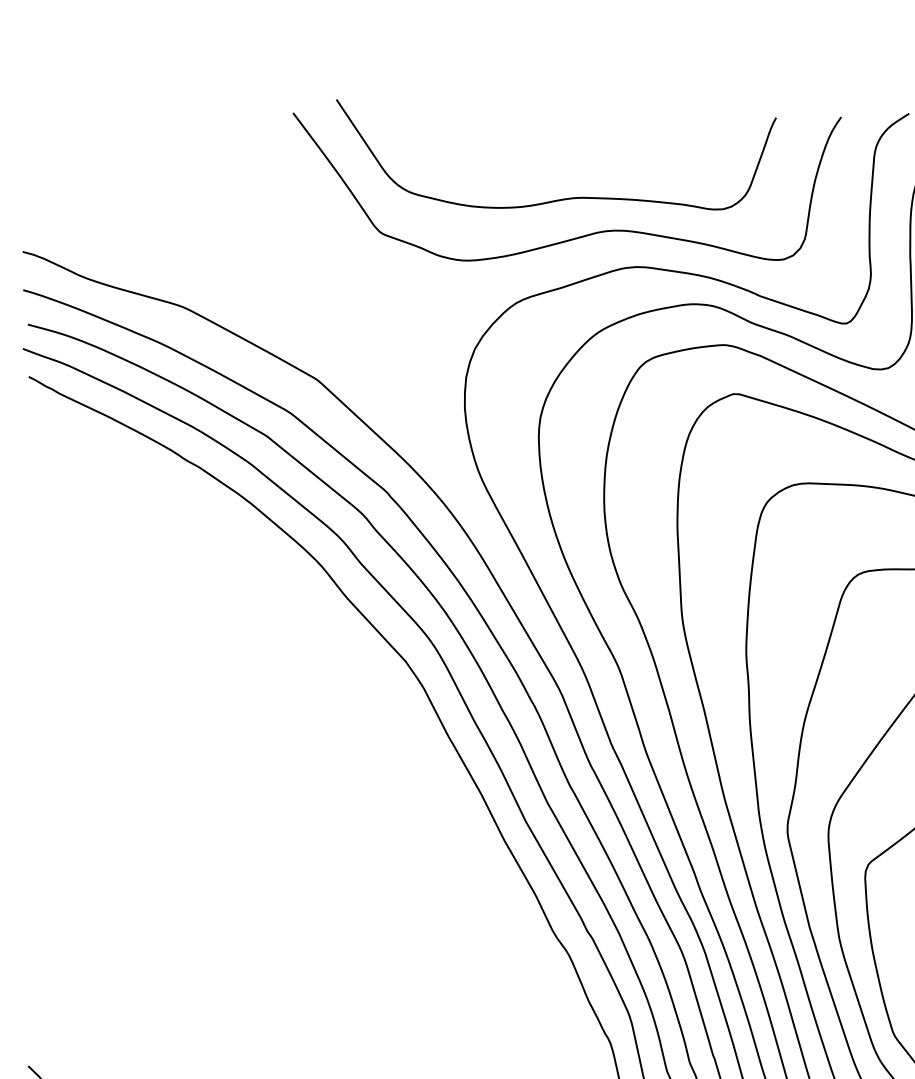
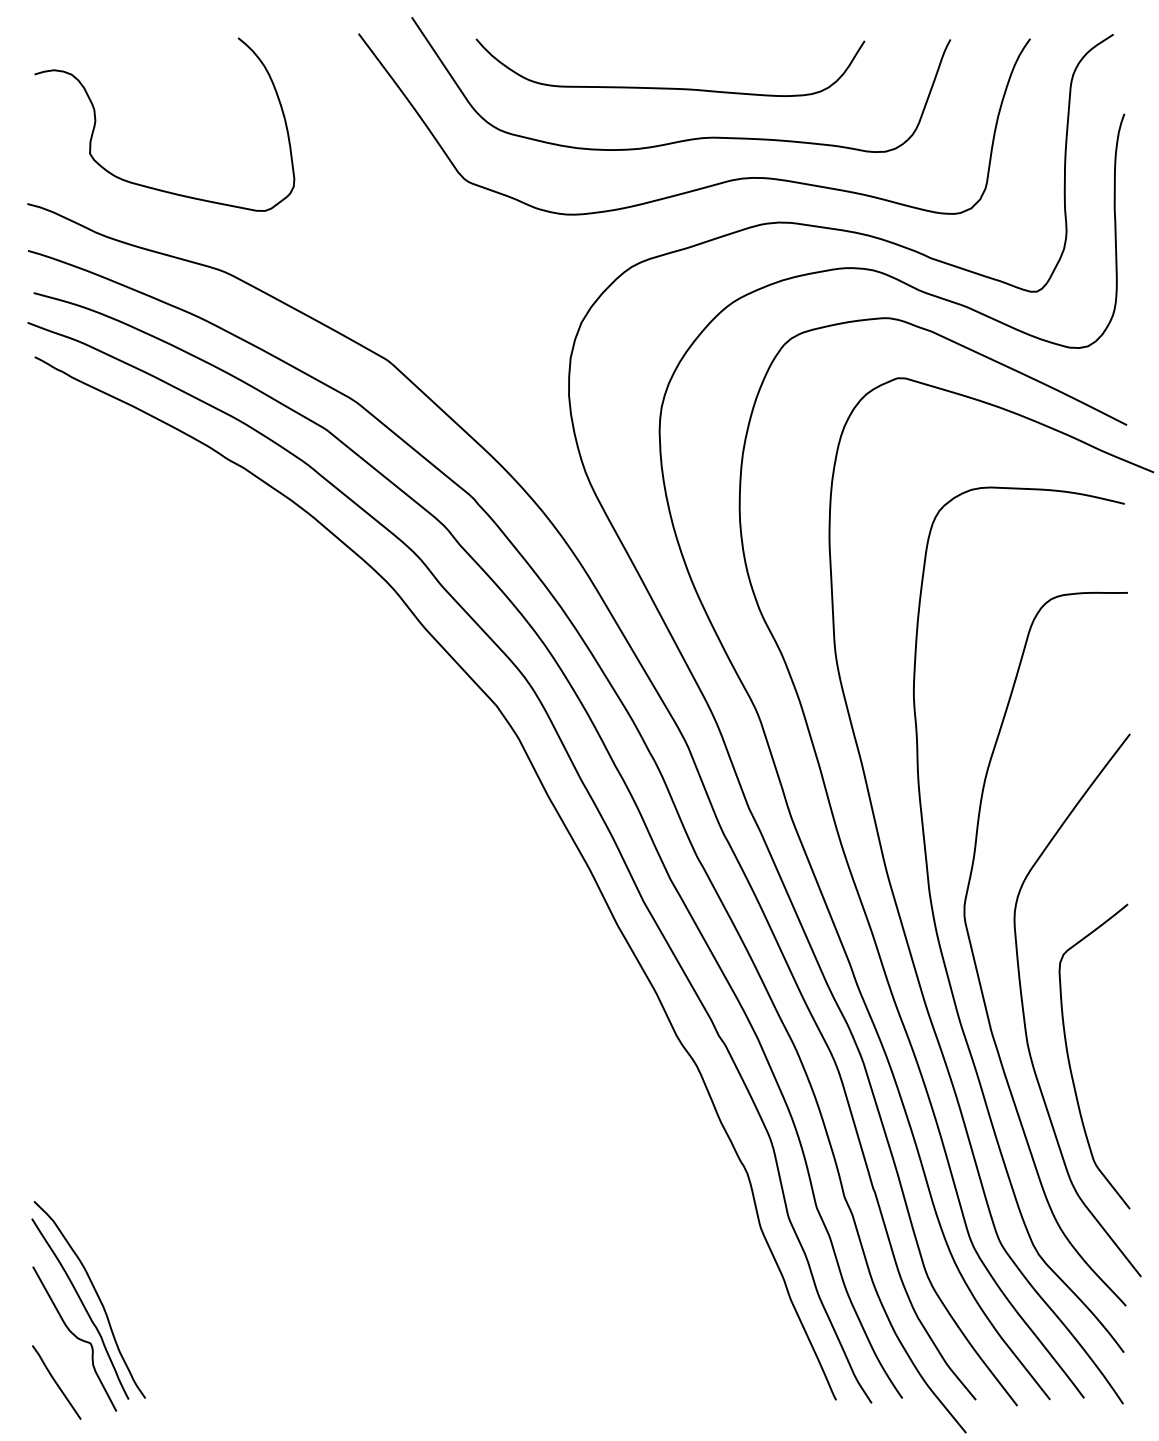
curve: (547, 156) -> (670, 87), added
part: (123, 237) -> (150, 186), added

